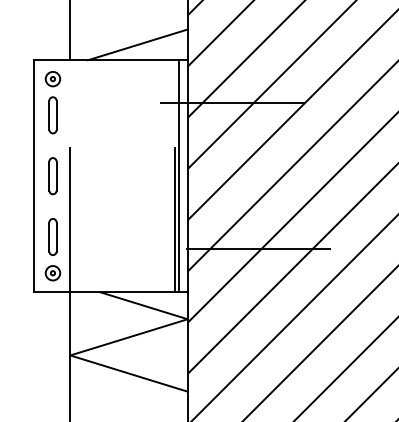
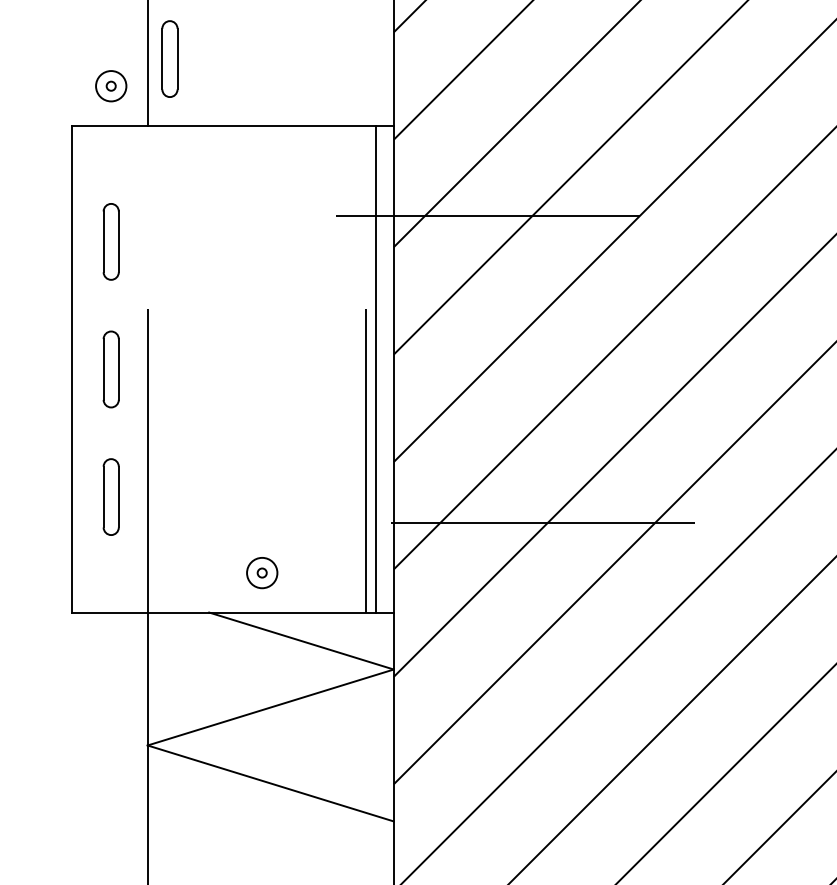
part: (80, 28) -> (168, 59), added
line: (137, 44) -> (288, 93), removed
part: (52, 79) -> (110, 87), moved
part: (52, 273) -> (261, 573), moved

